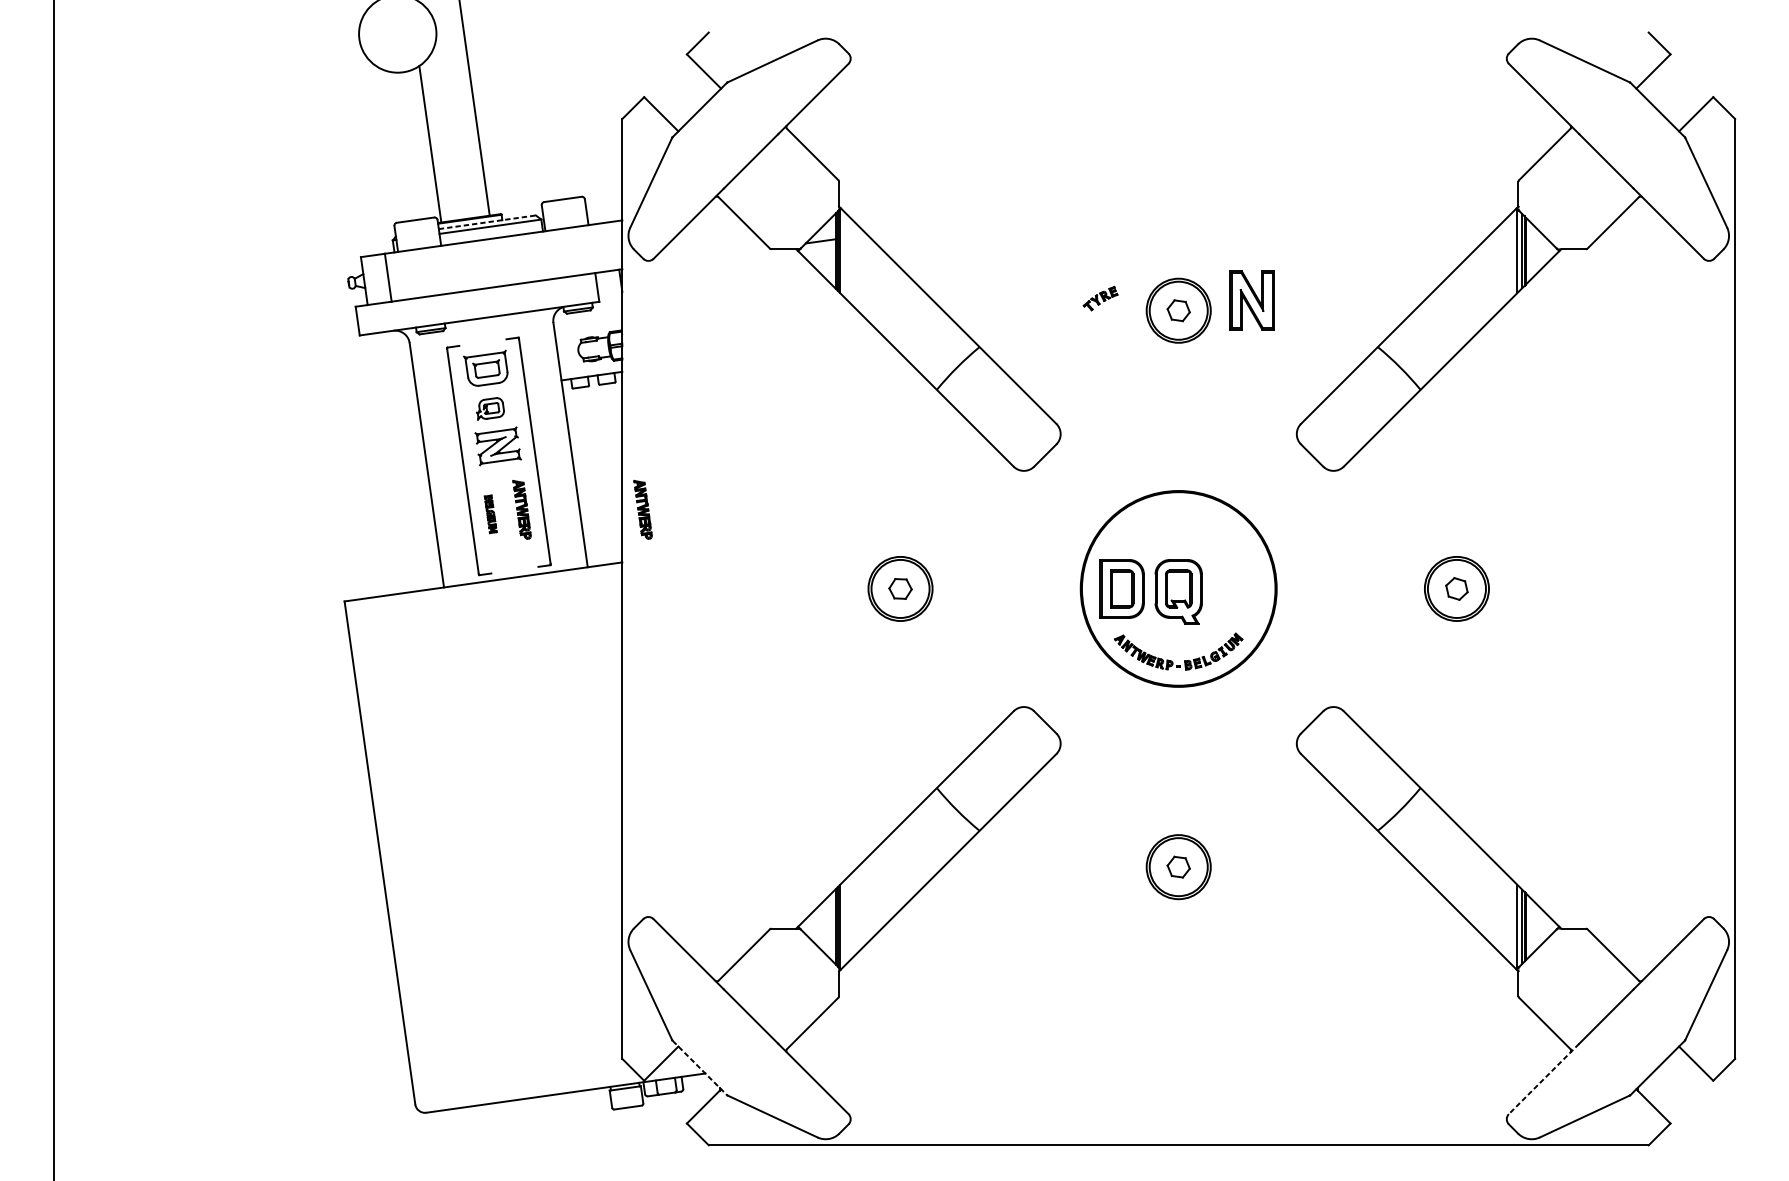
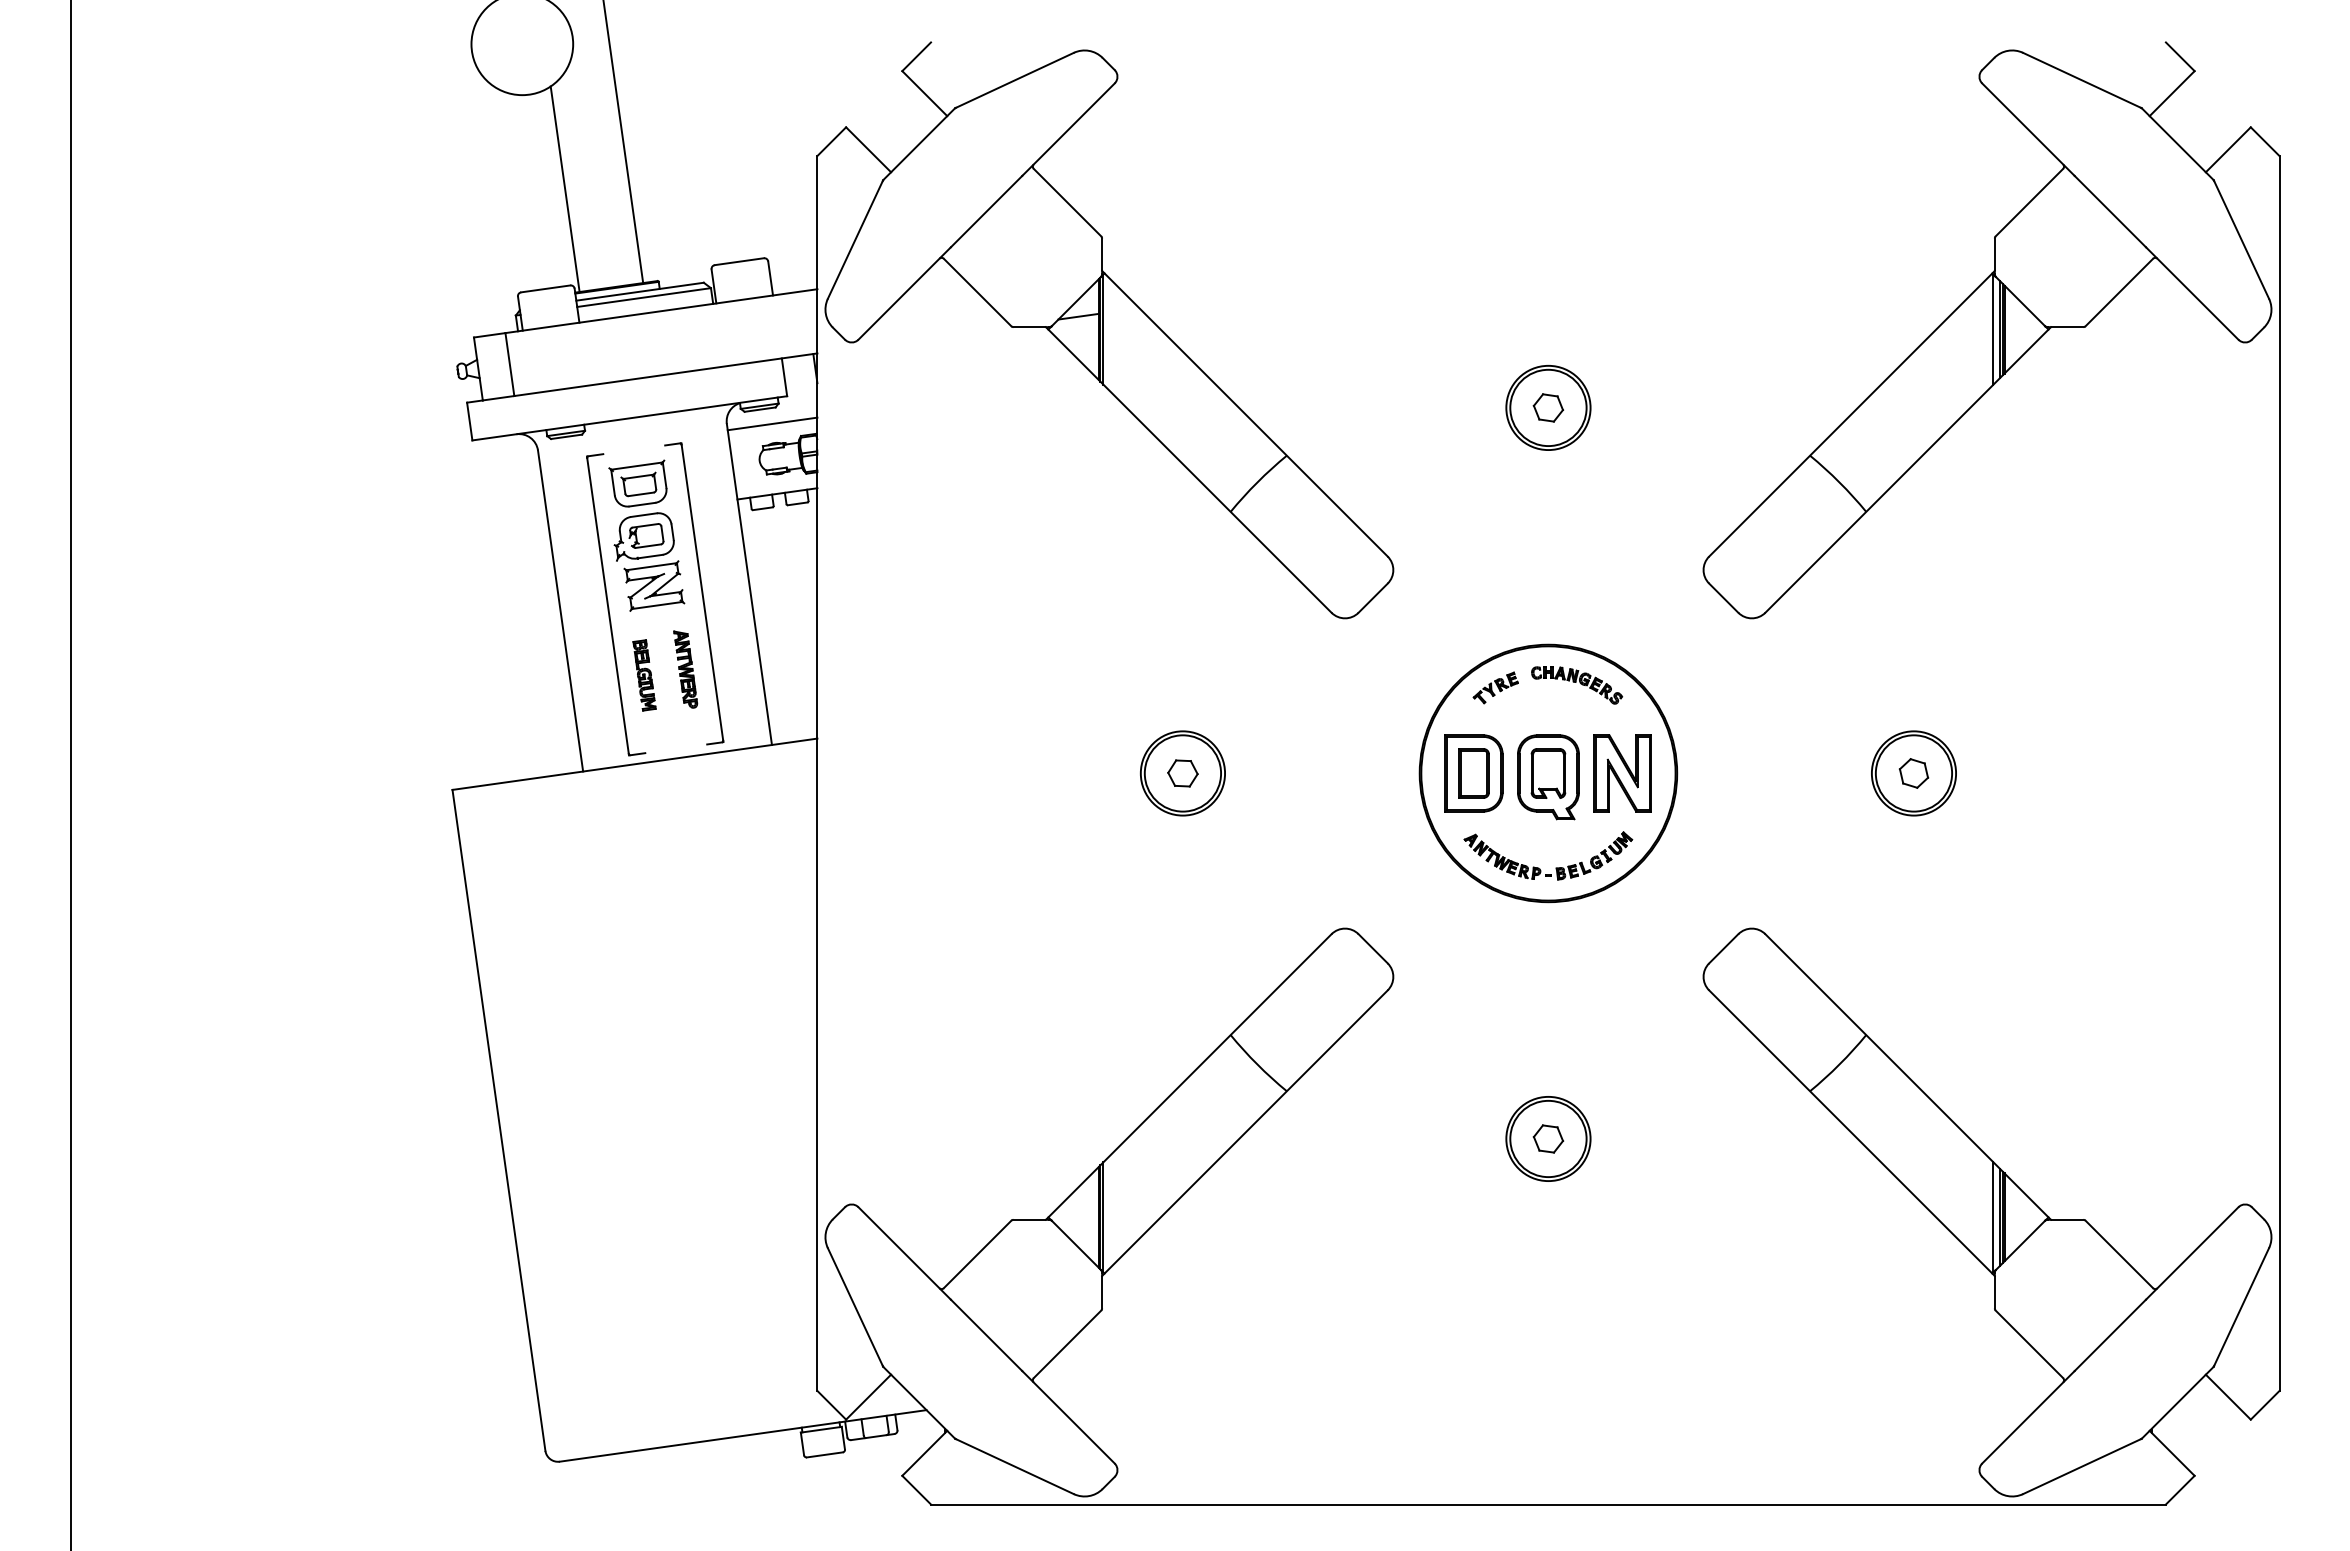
line: (487, 222) -> (640, 291), dashed -> solid
part: (1100, 298) -> (1495, 687), moved
part: (1251, 300) -> (1622, 773), moved
line: (588, 322) -> (772, 423), added
part: (489, 408) -> (643, 536), size x1.67
part: (642, 509) -> (844, 669), removed
part: (490, 514) -> (644, 675), size x1.43
part: (1200, 522) -> (1577, 685), added
line: (700, 1068) -> (919, 1403), dashed -> solid
line: (1544, 1079) -> (2028, 1417), dashed -> solid

